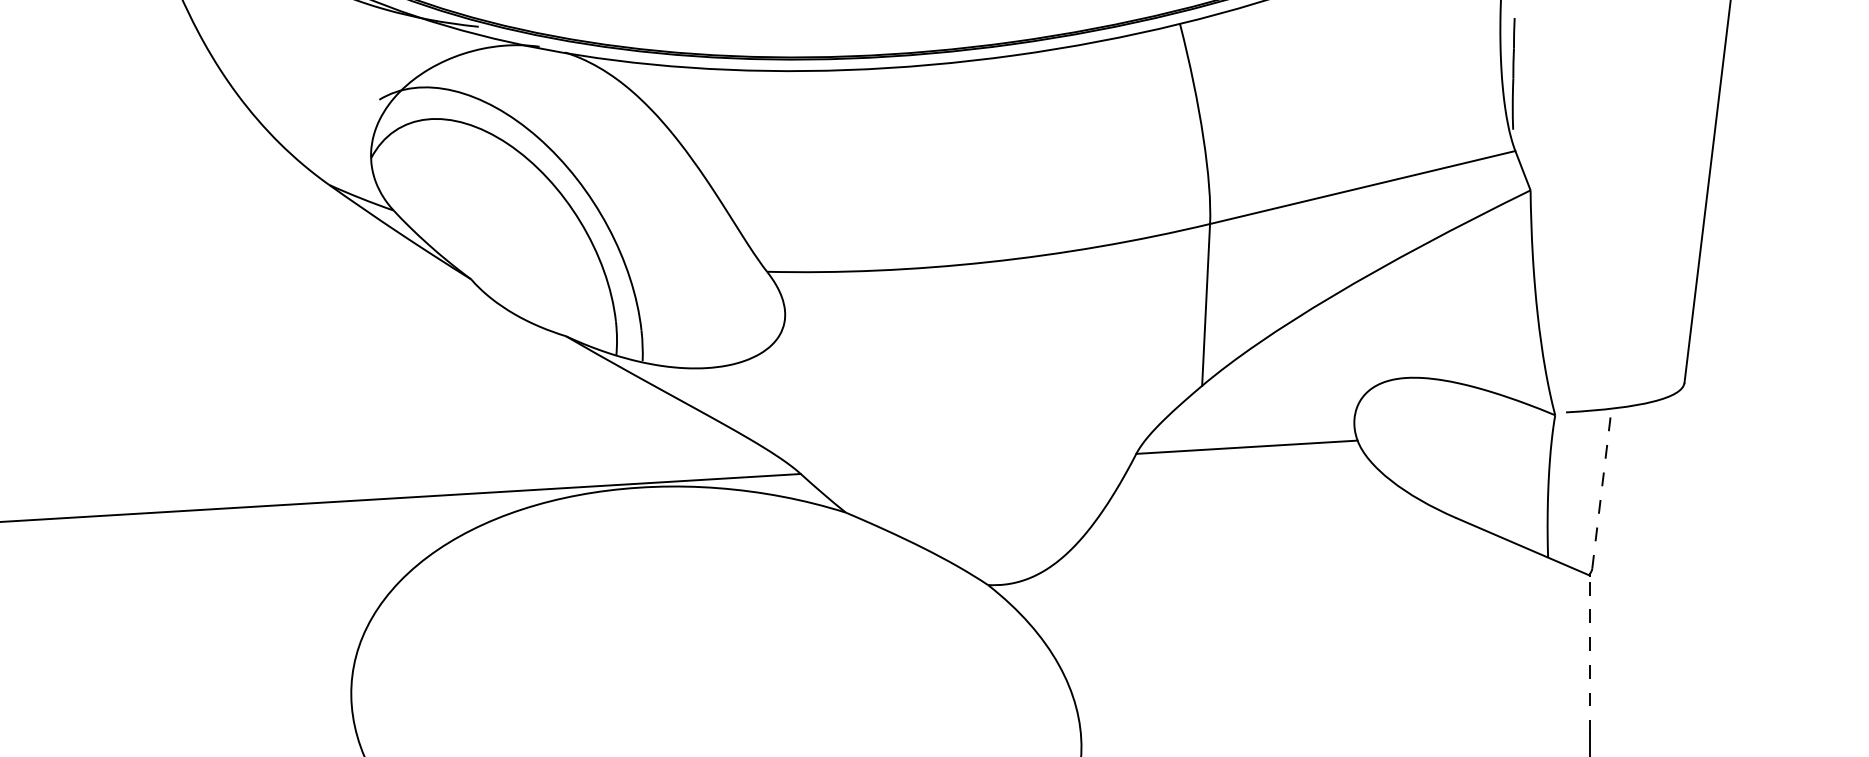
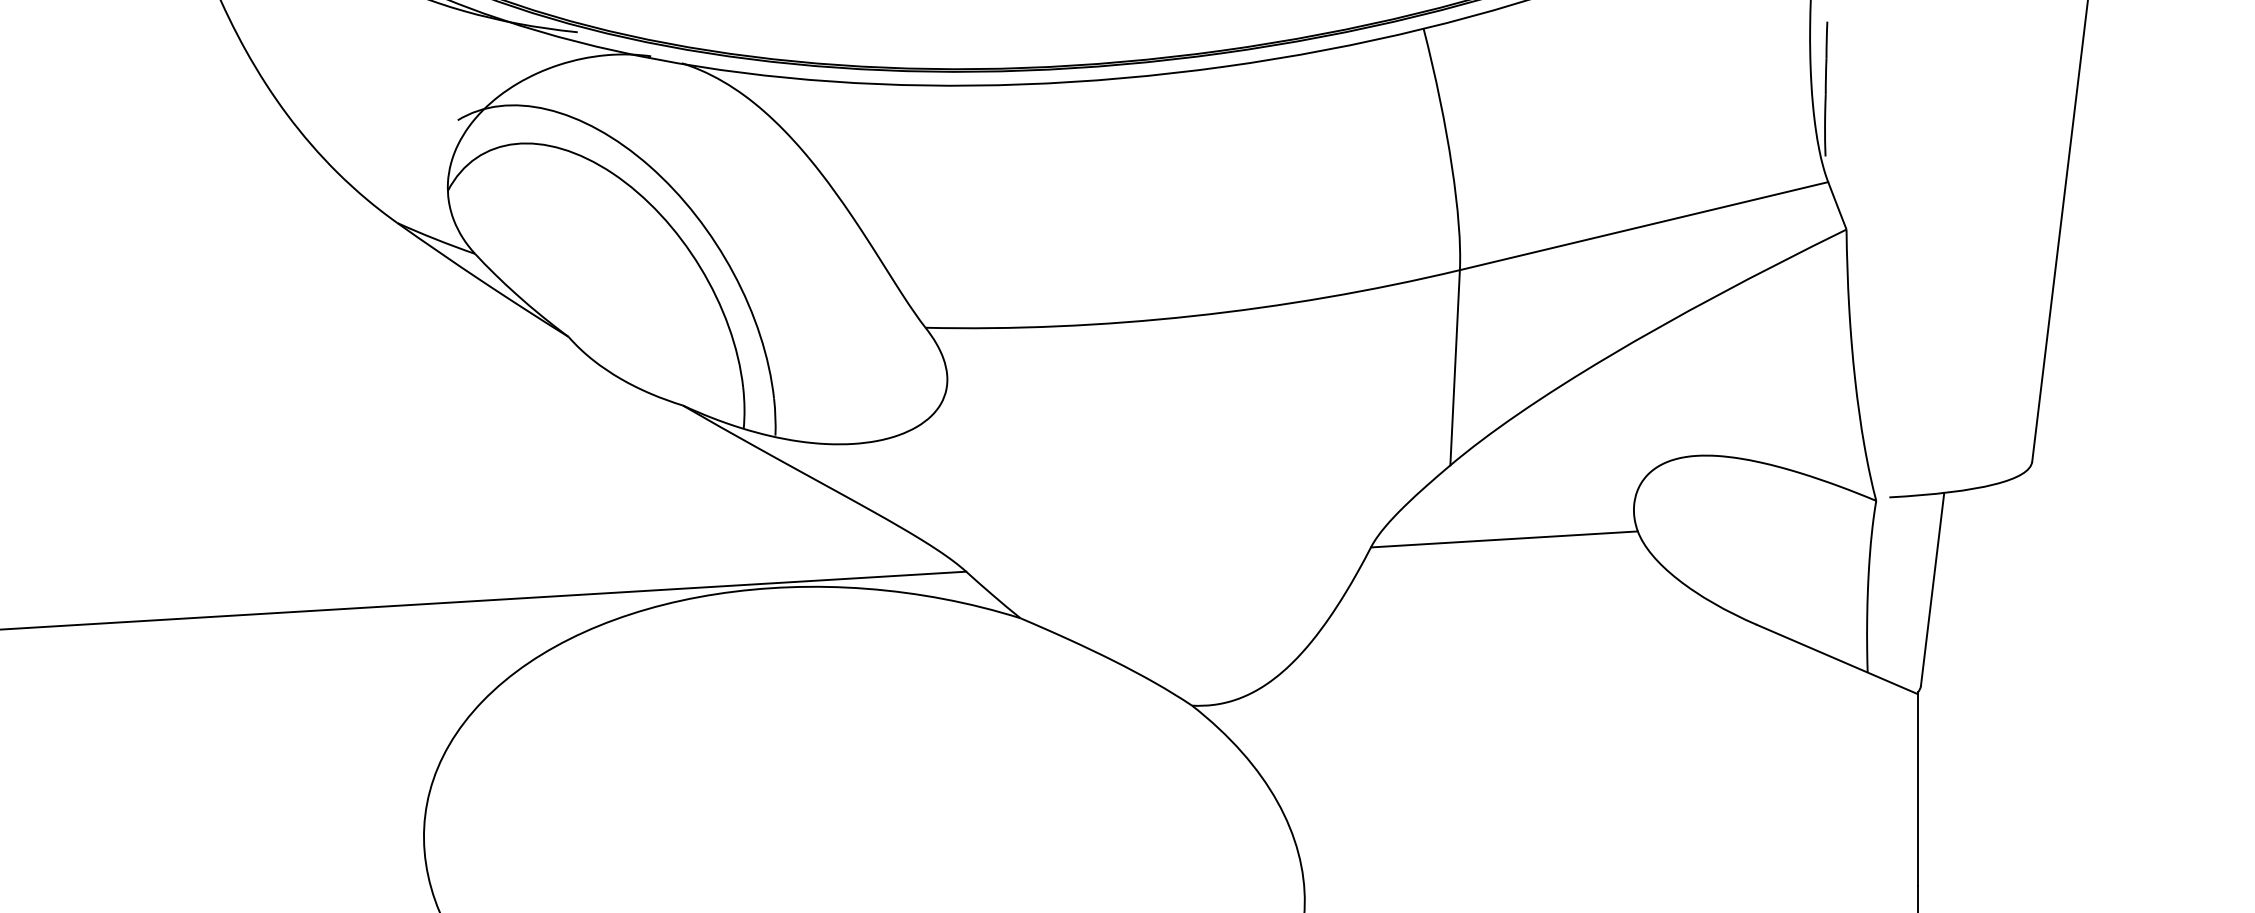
line: (1601, 488) -> (1932, 589), dashed -> solid
line: (1589, 654) -> (1917, 789), dashed -> solid

